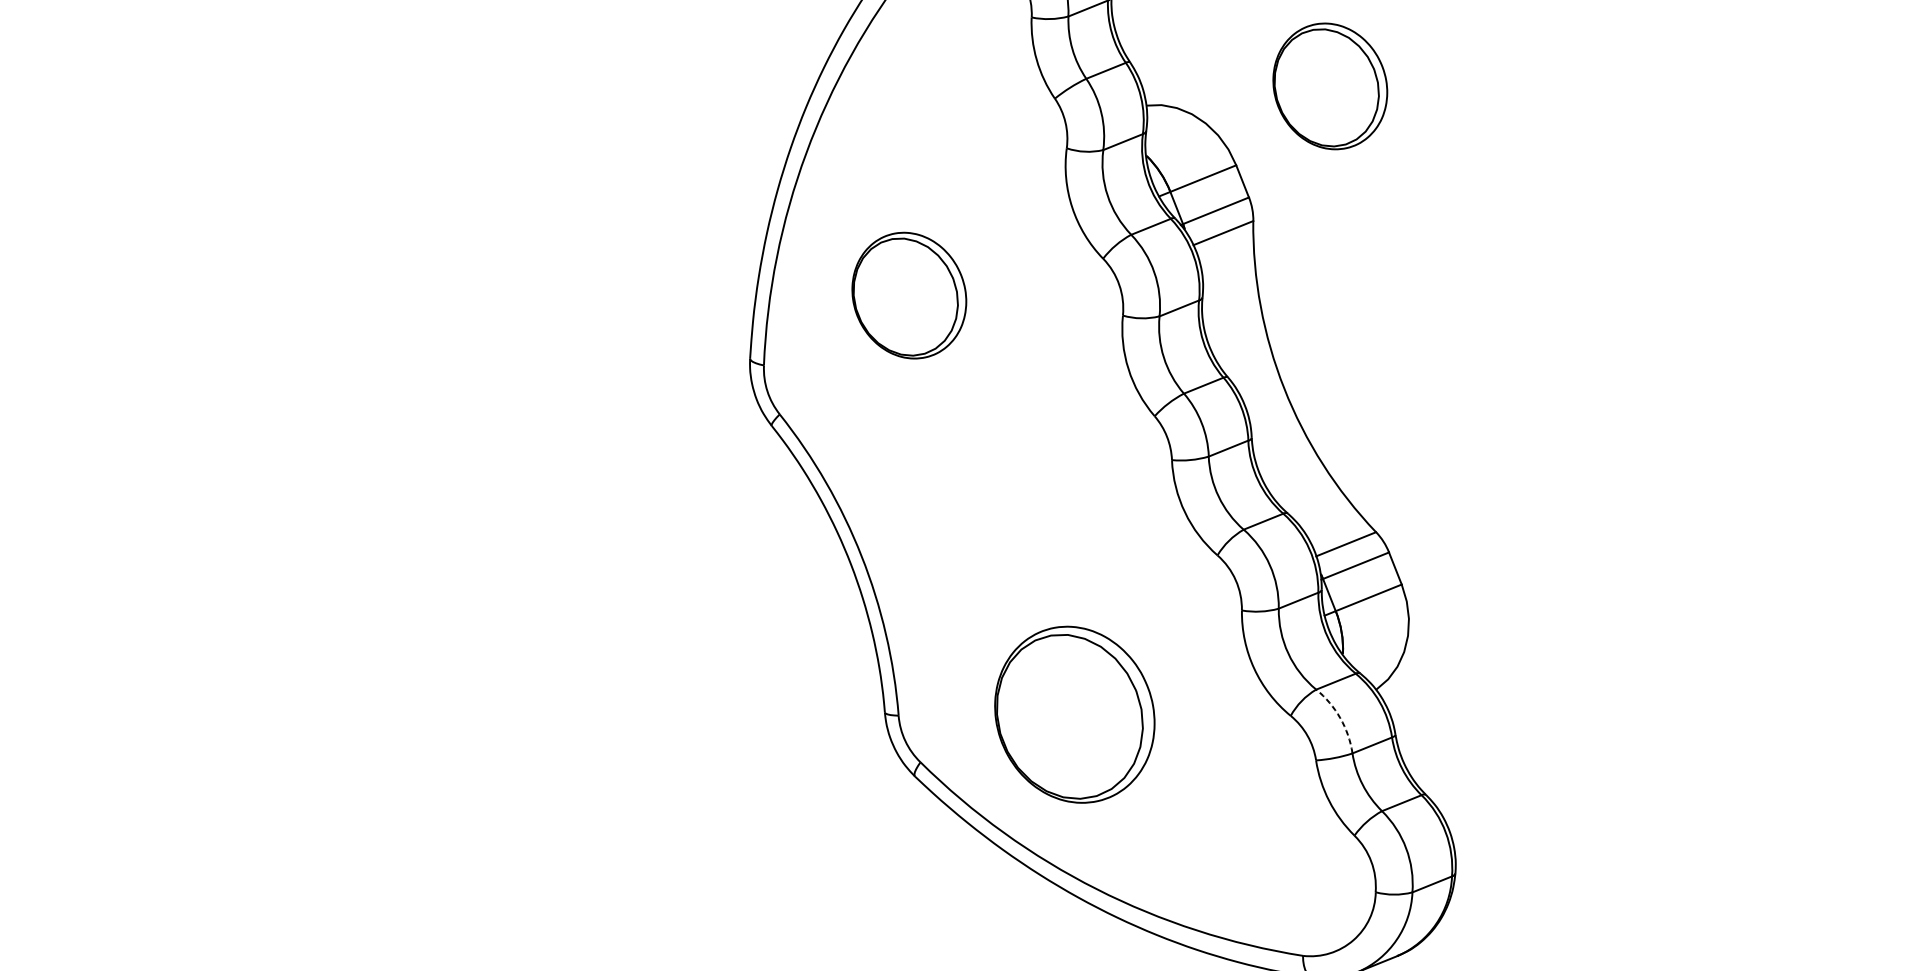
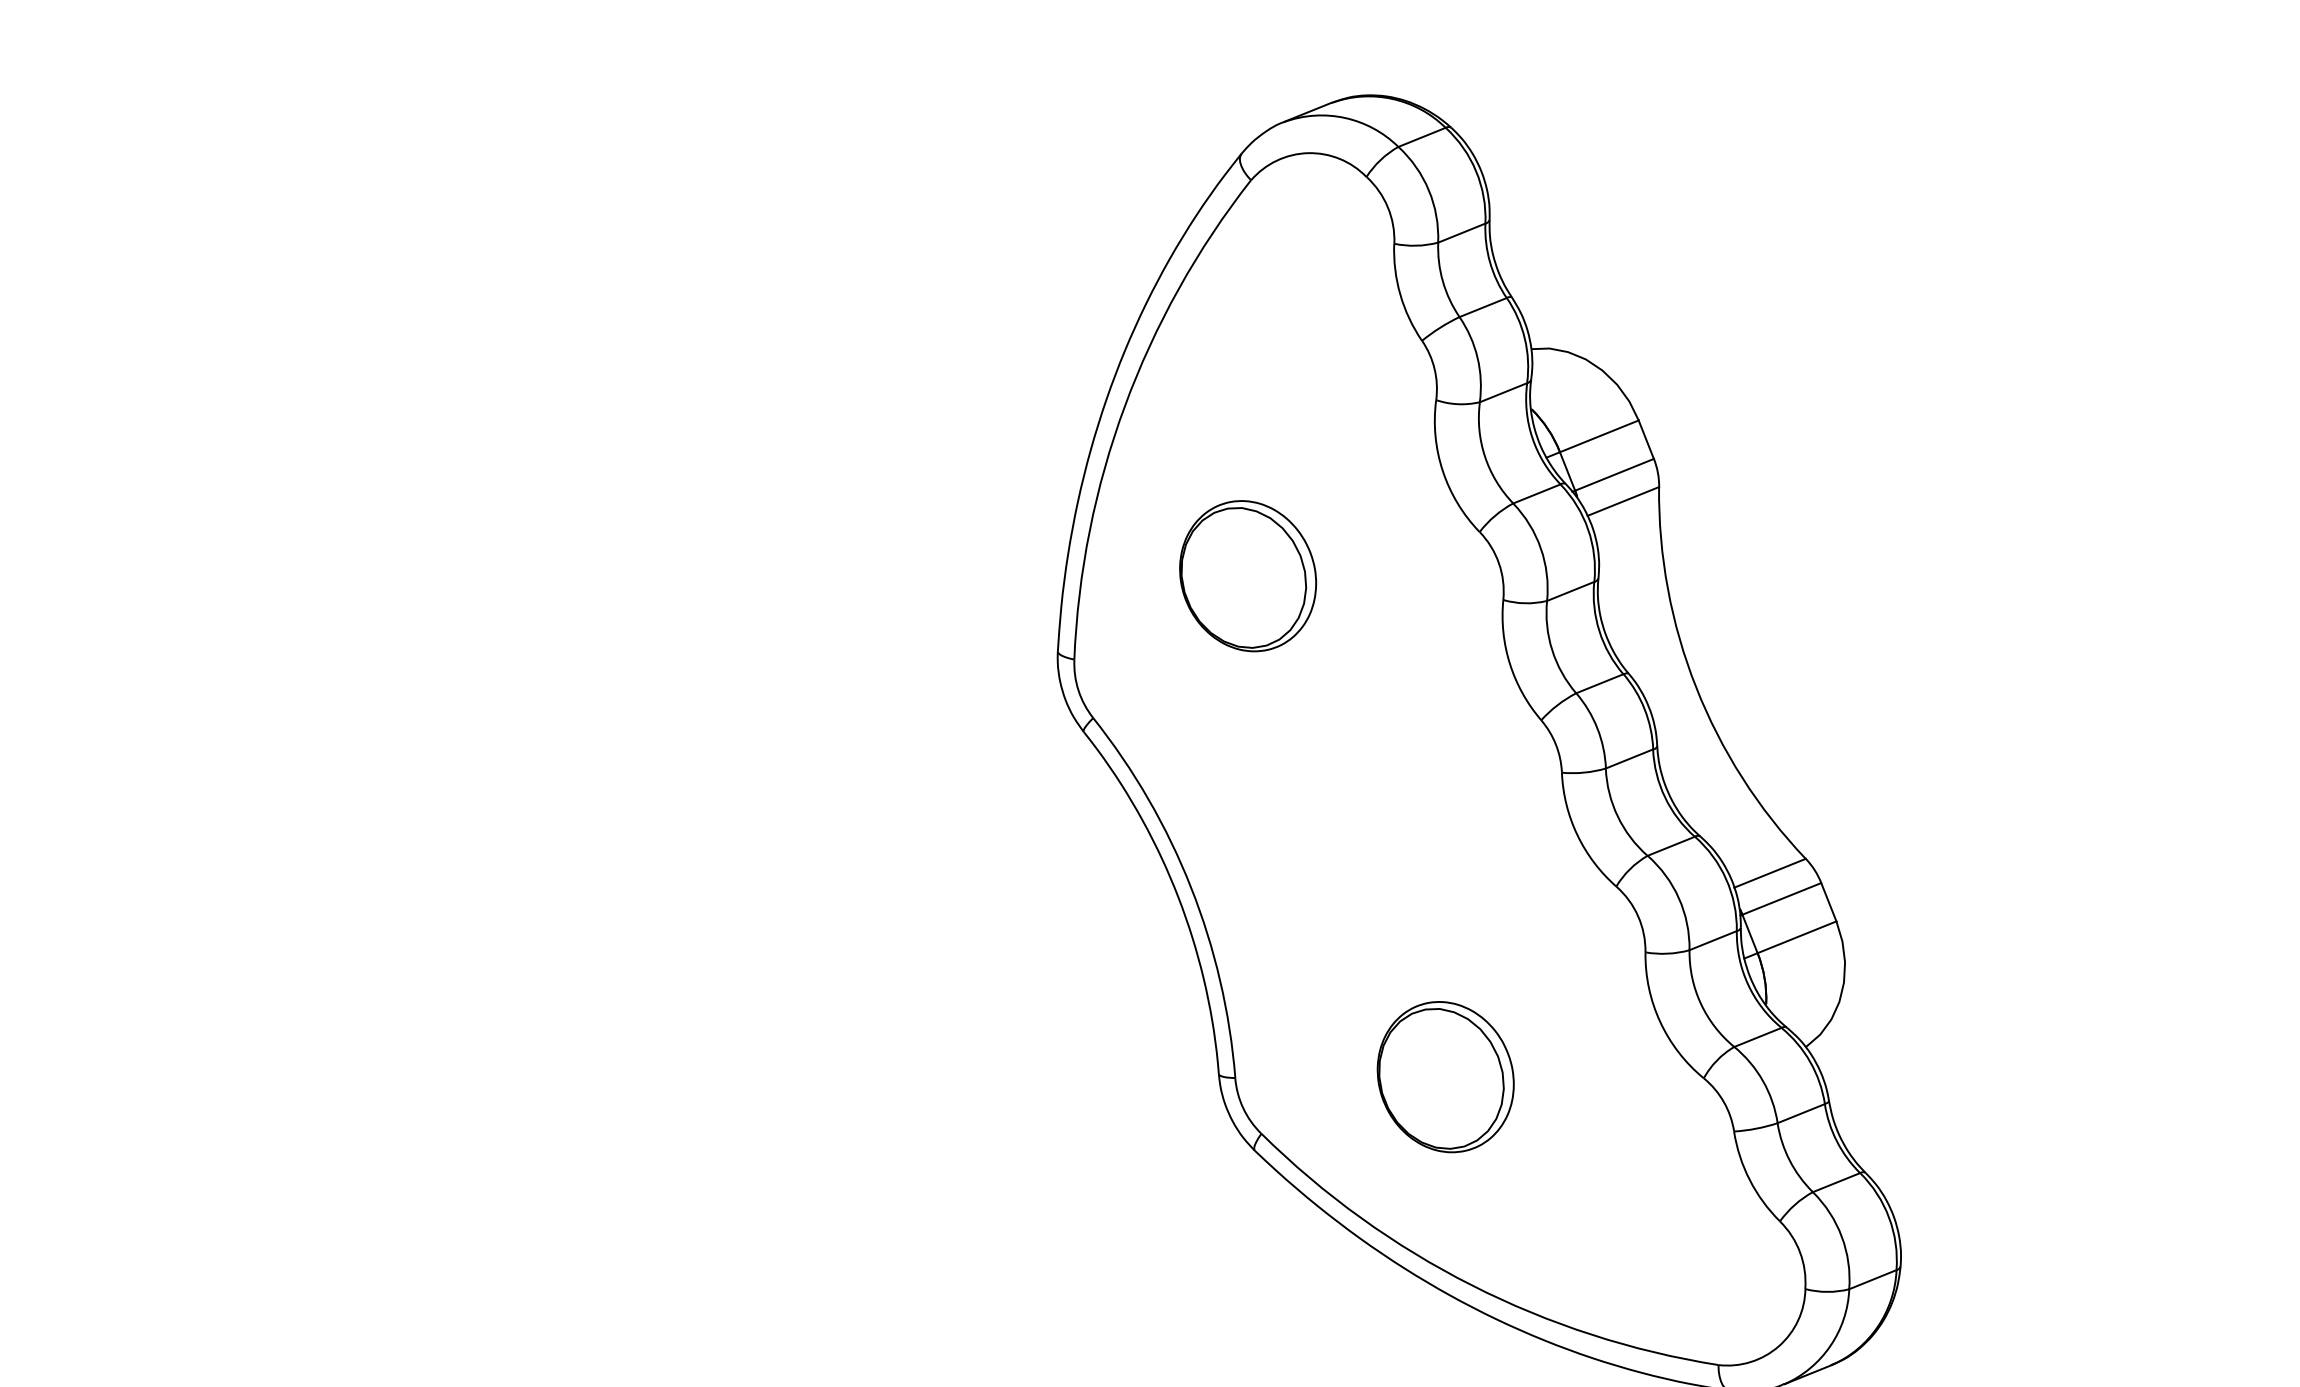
part: (1329, 86) -> (1750, 326), removed
part: (1074, 715) -> (1445, 1077), size x0.71
arc: (1340, 717) -> (1763, 1080), dashed -> solid

